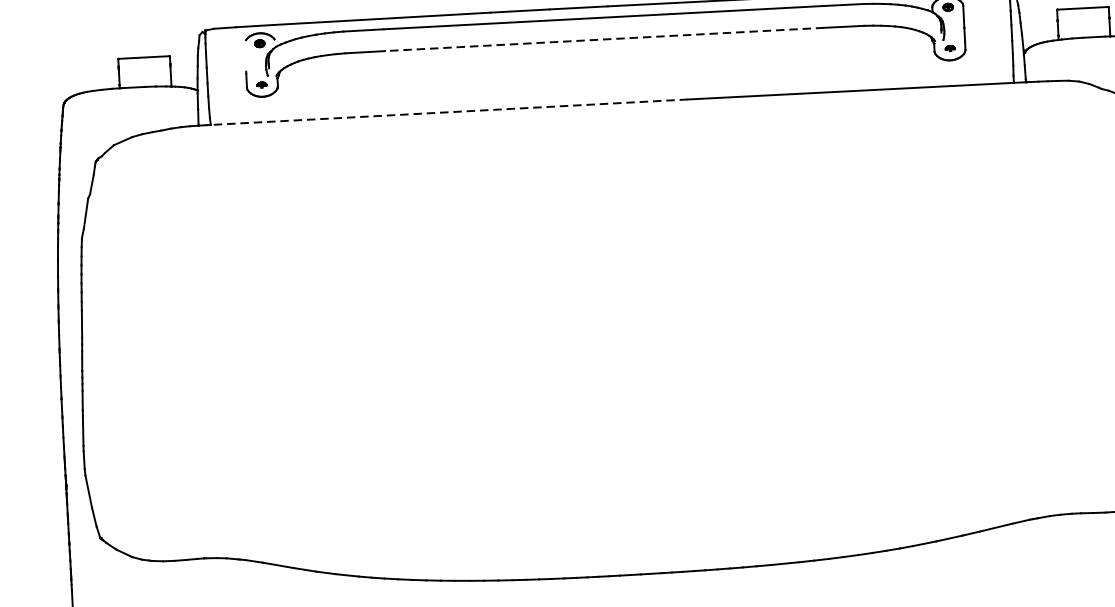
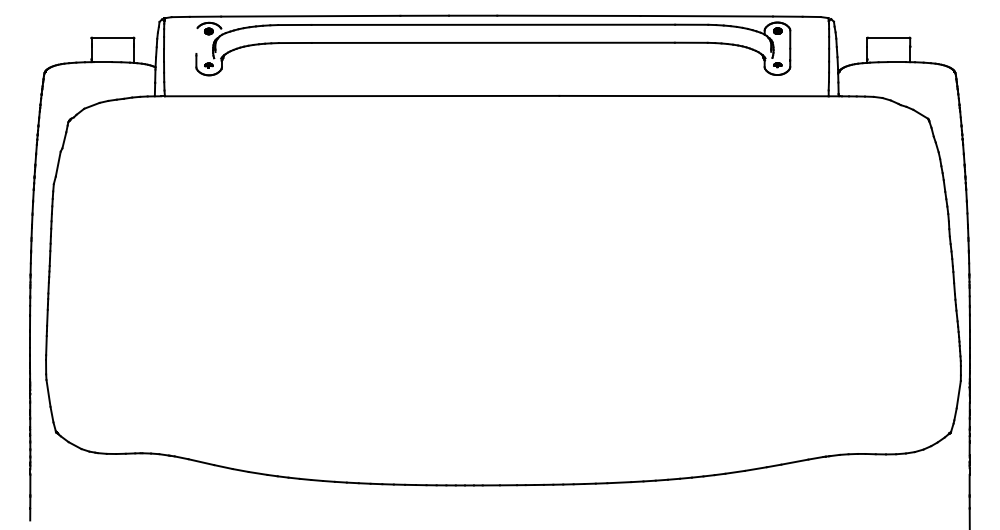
line: (604, 39) -> (493, 42), dashed -> solid
line: (448, 112) -> (361, 96), dashed -> solid

